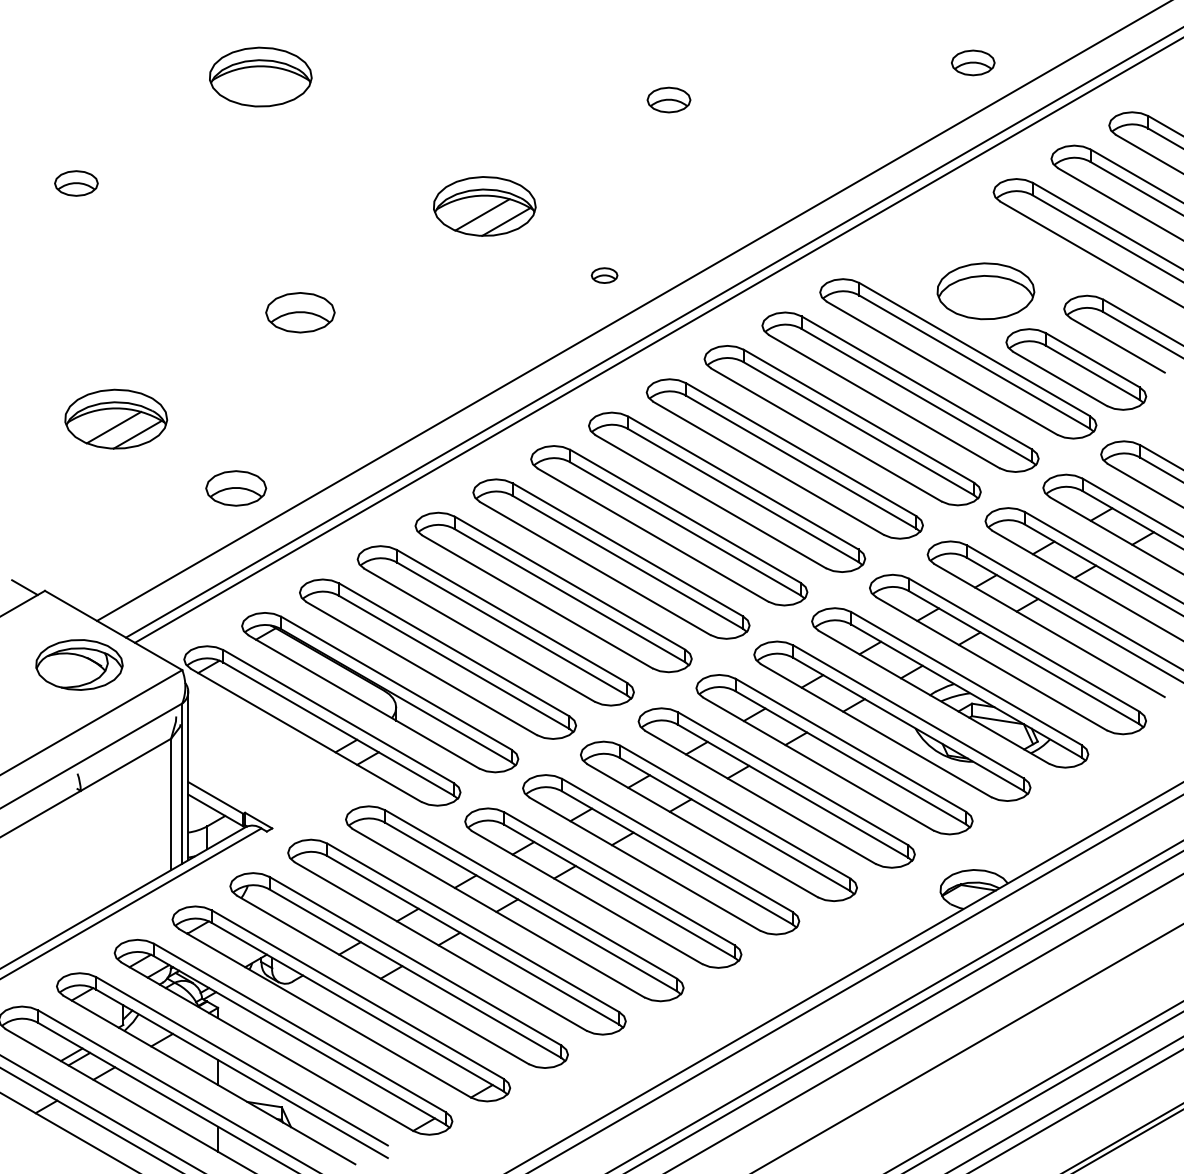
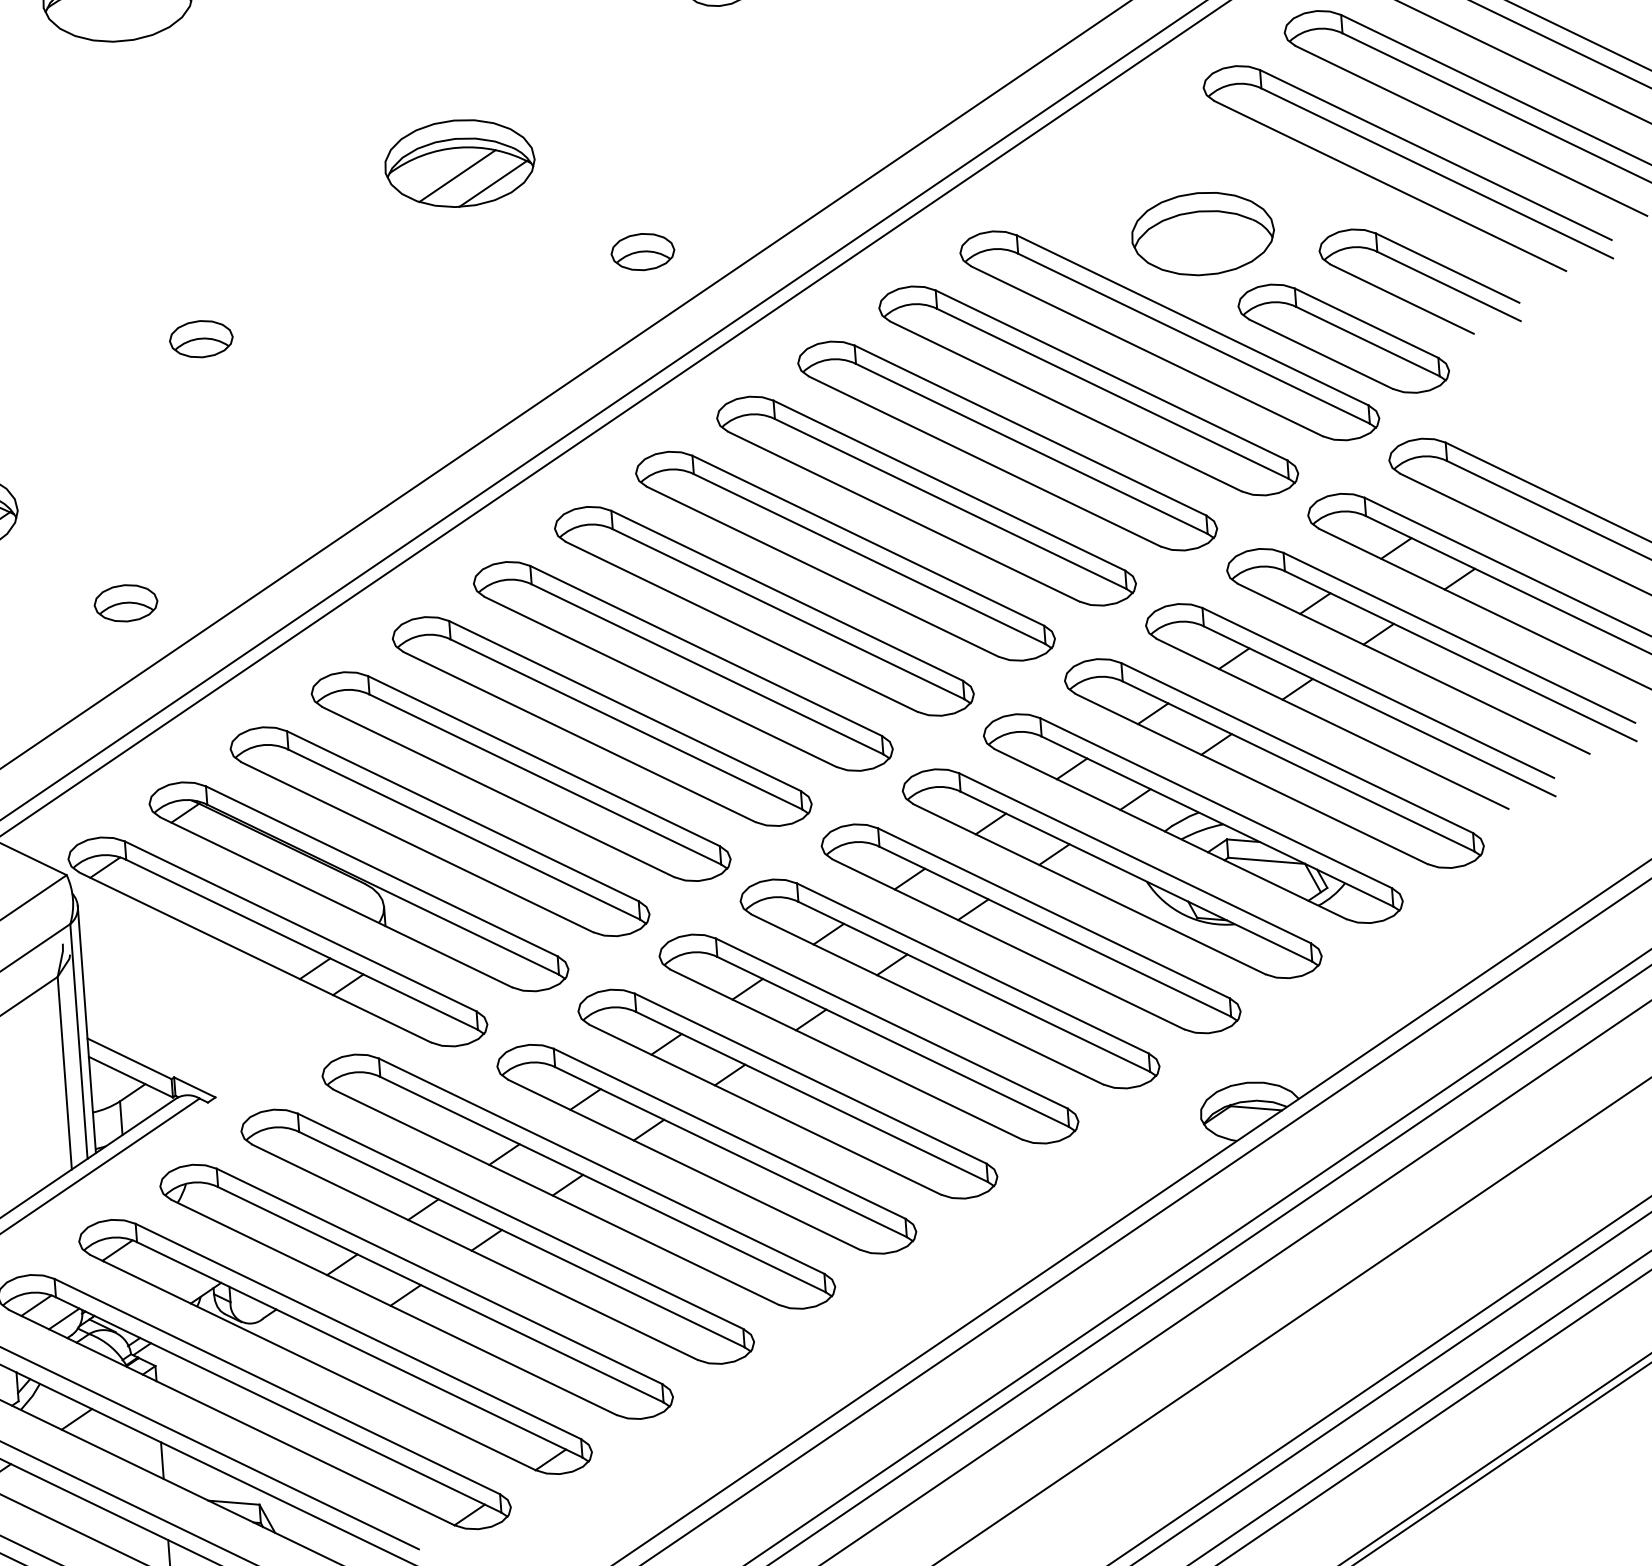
part: (604, 275) -> (642, 251), size x1.67
part: (300, 312) -> (201, 338), size x0.62
part: (235, 488) -> (125, 603), size x0.71

